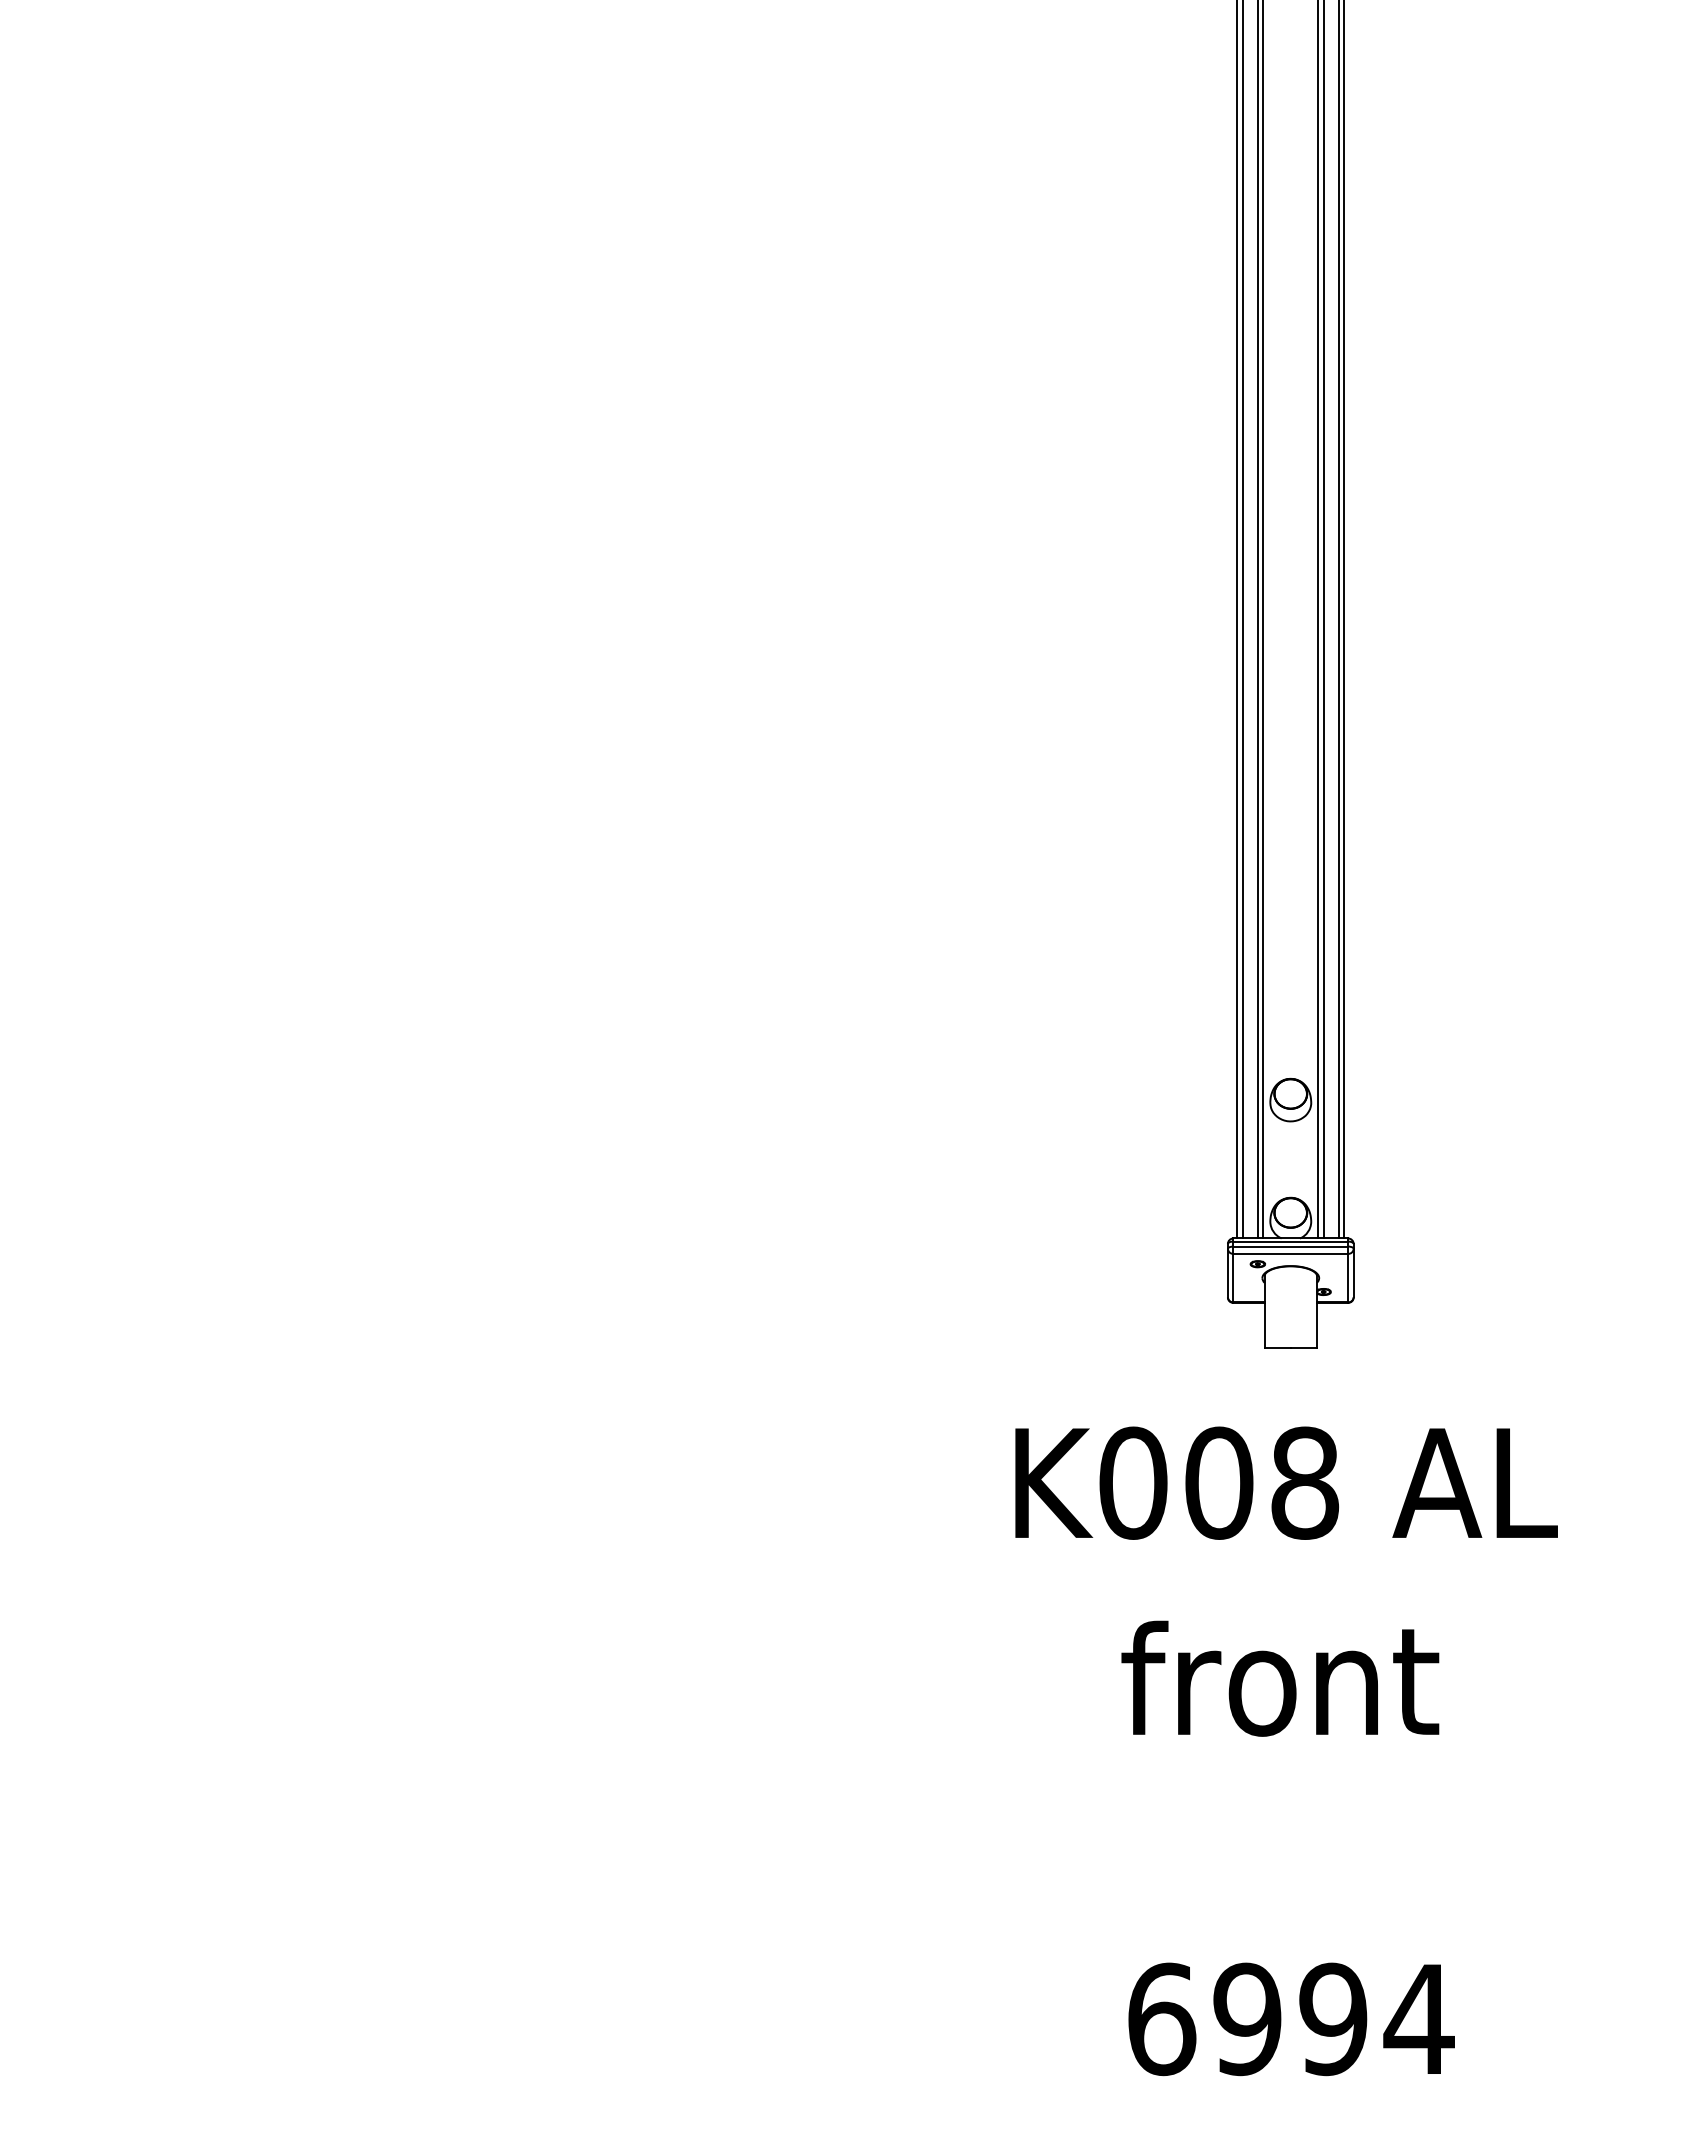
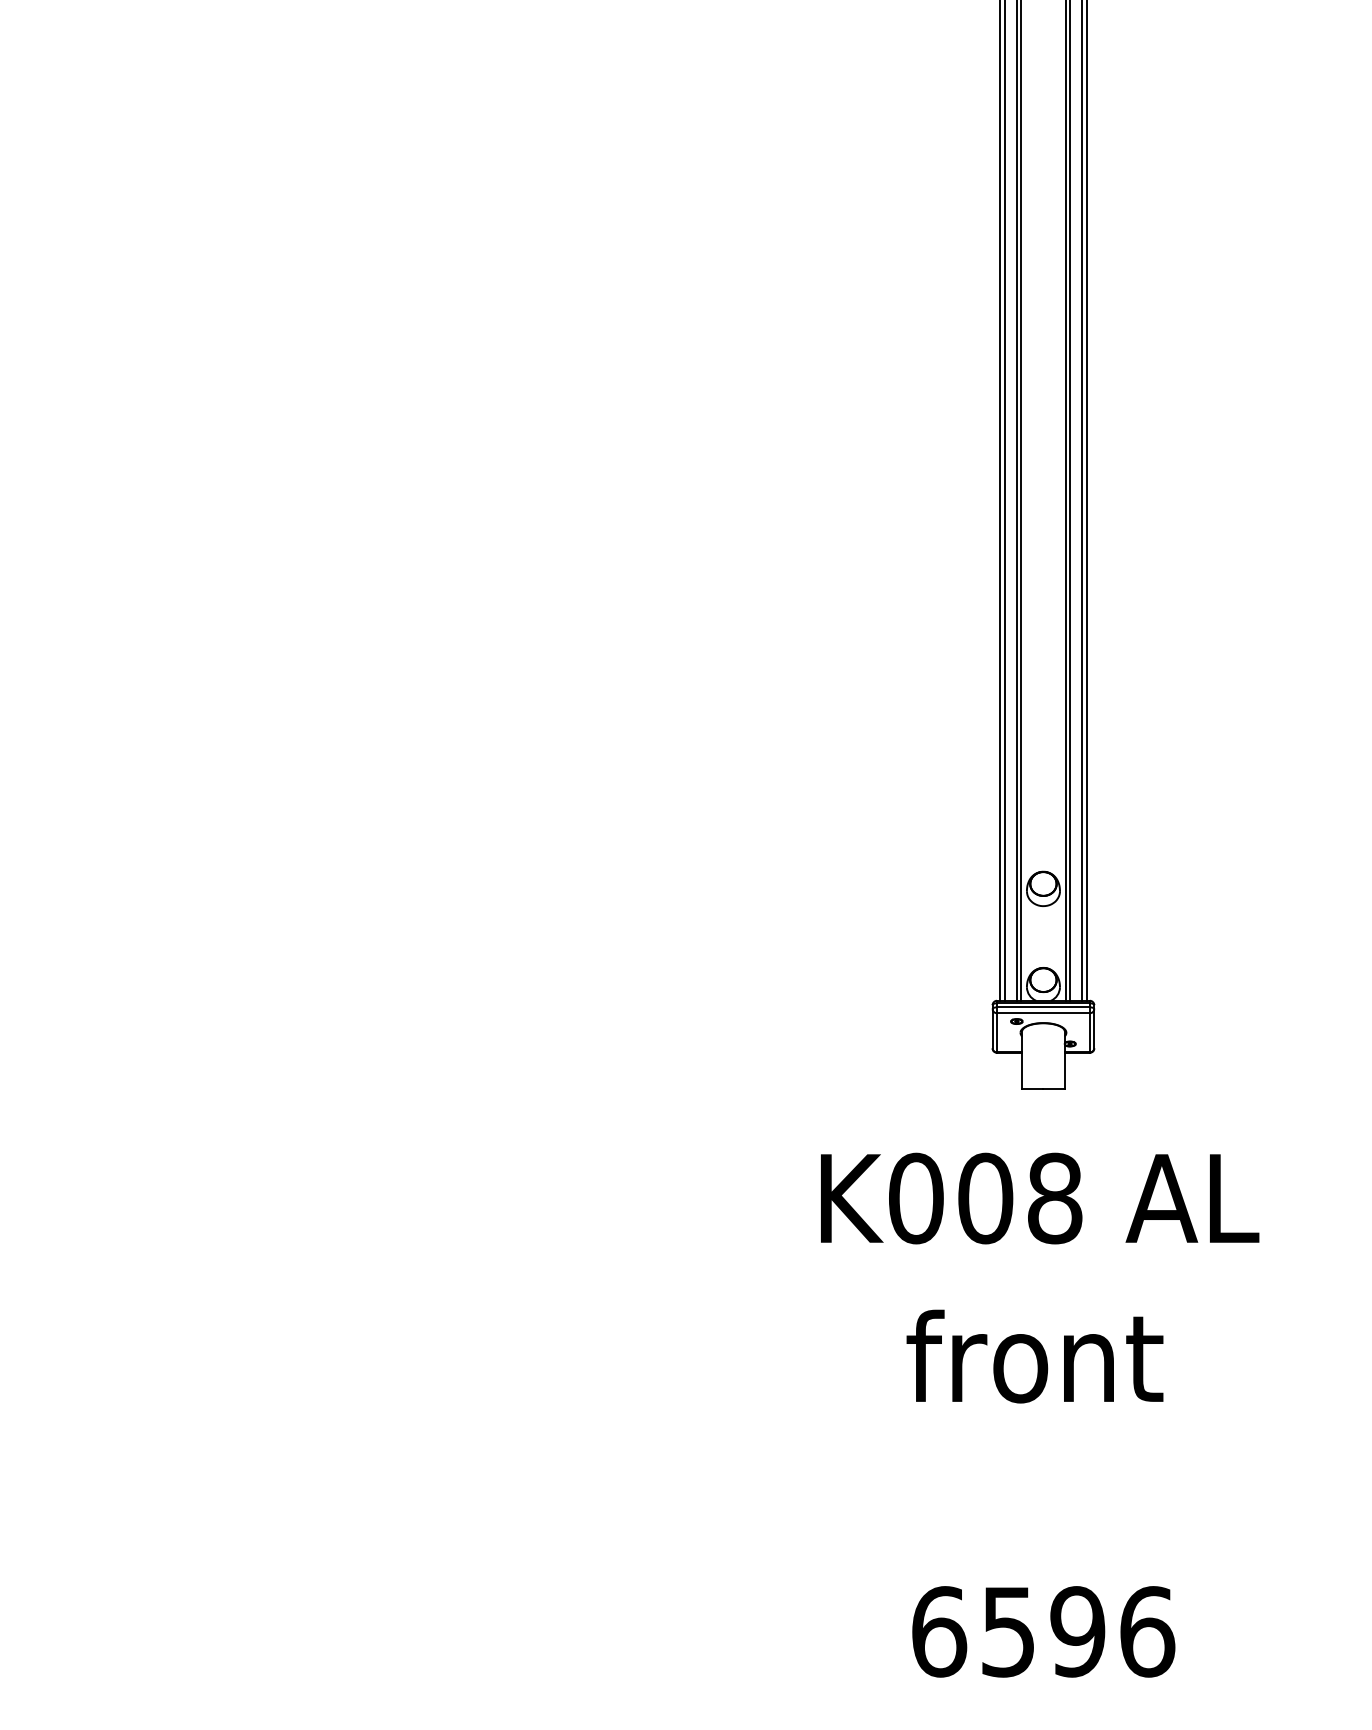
text: (1333, 2019) -> (1077, 1631), 6994 -> 6596

